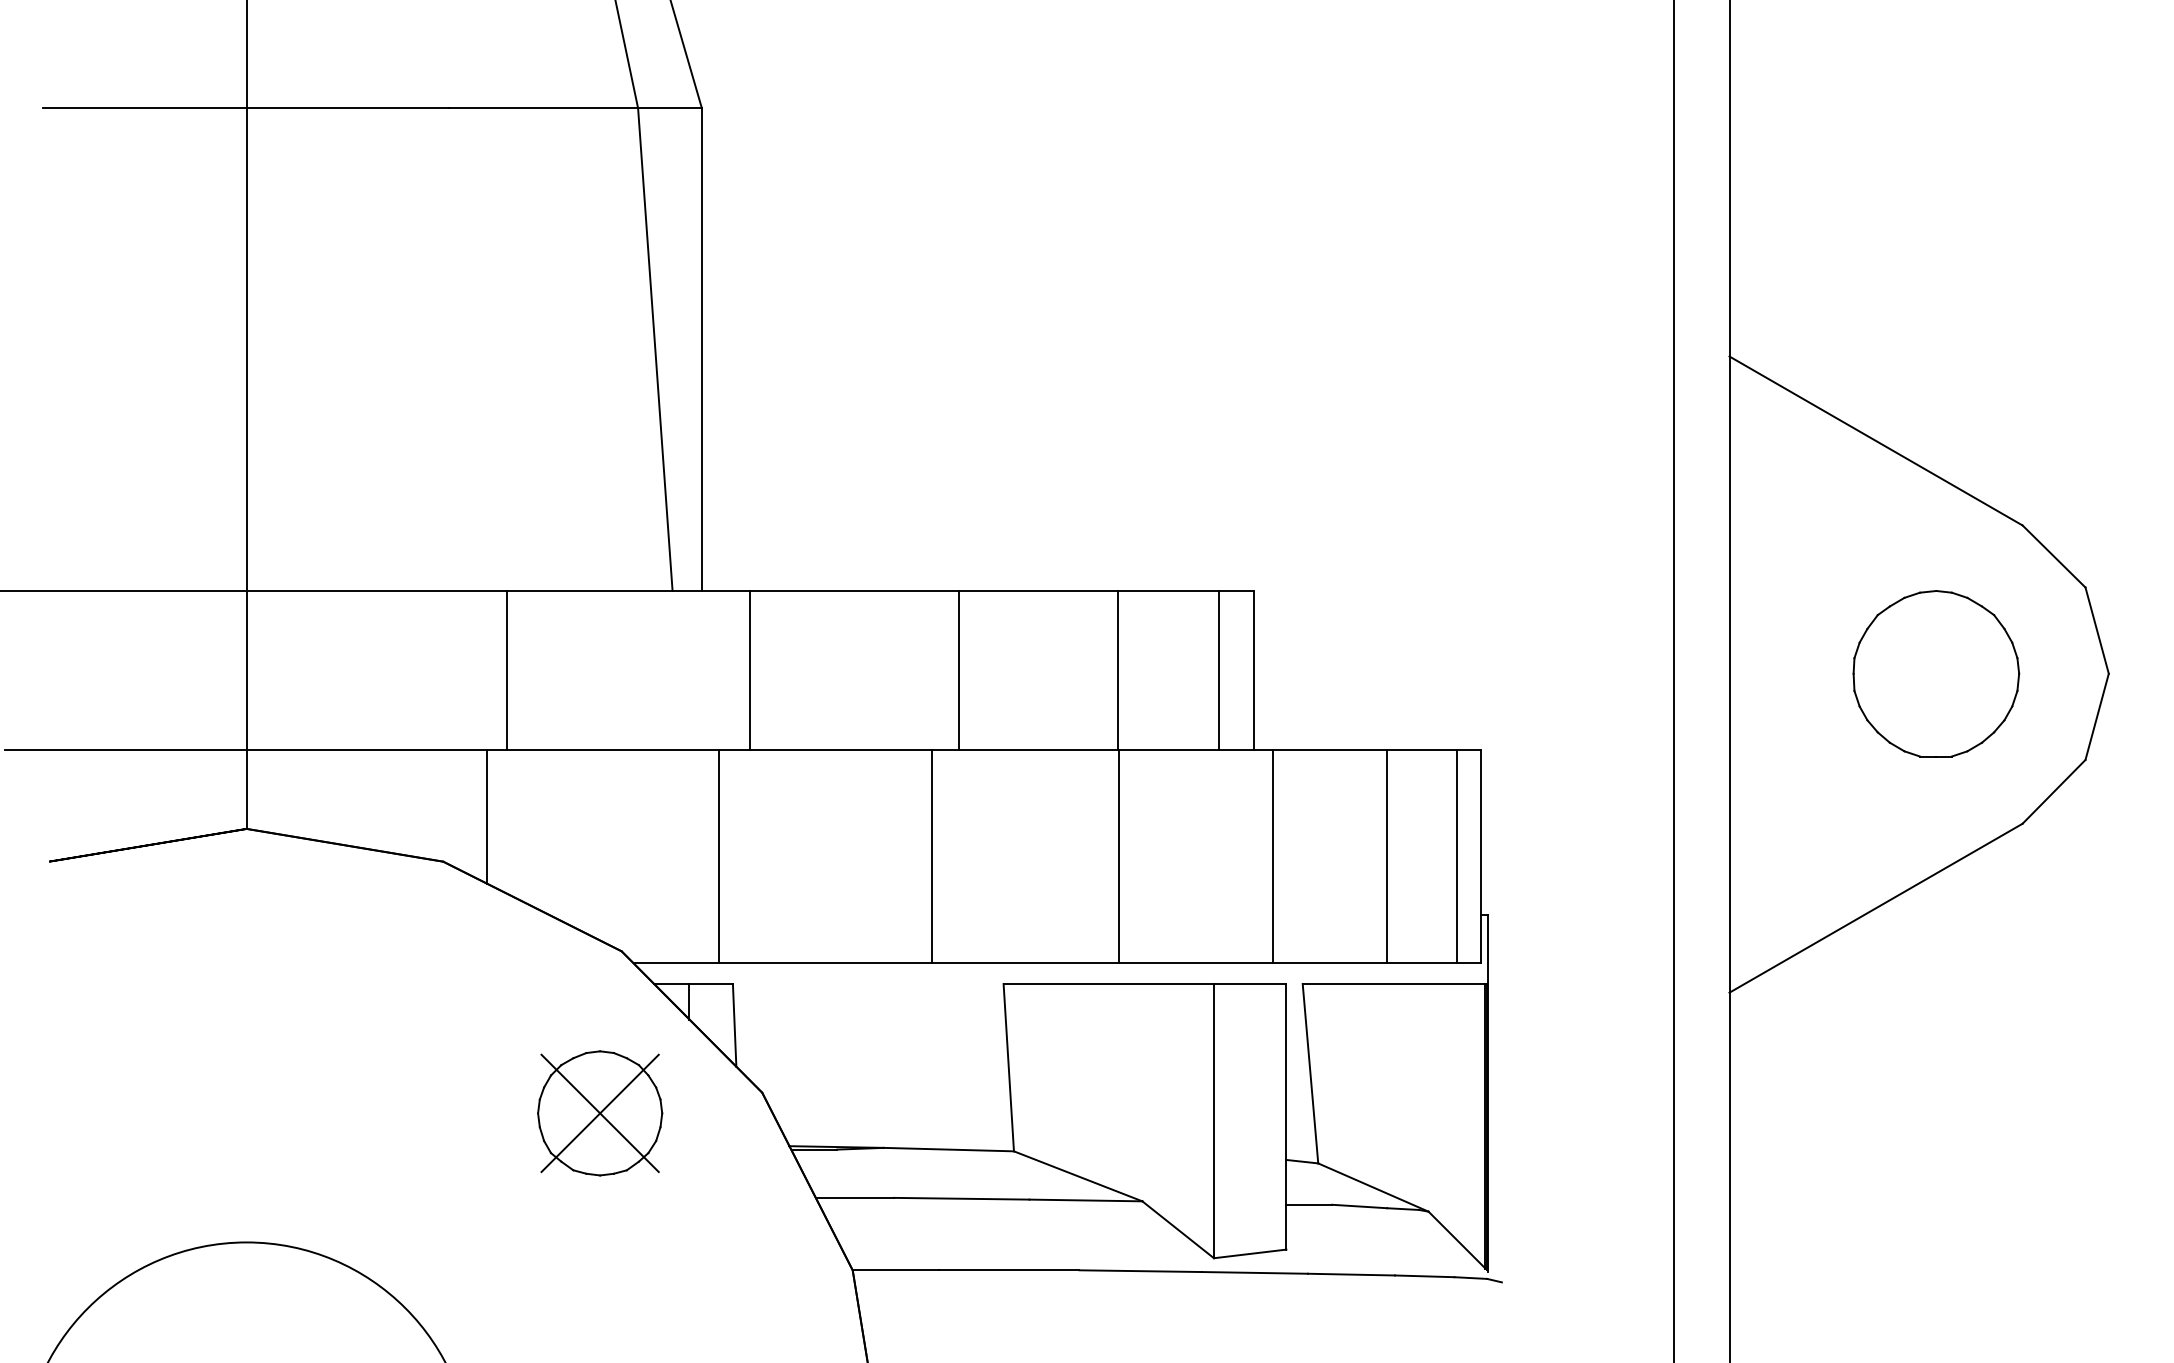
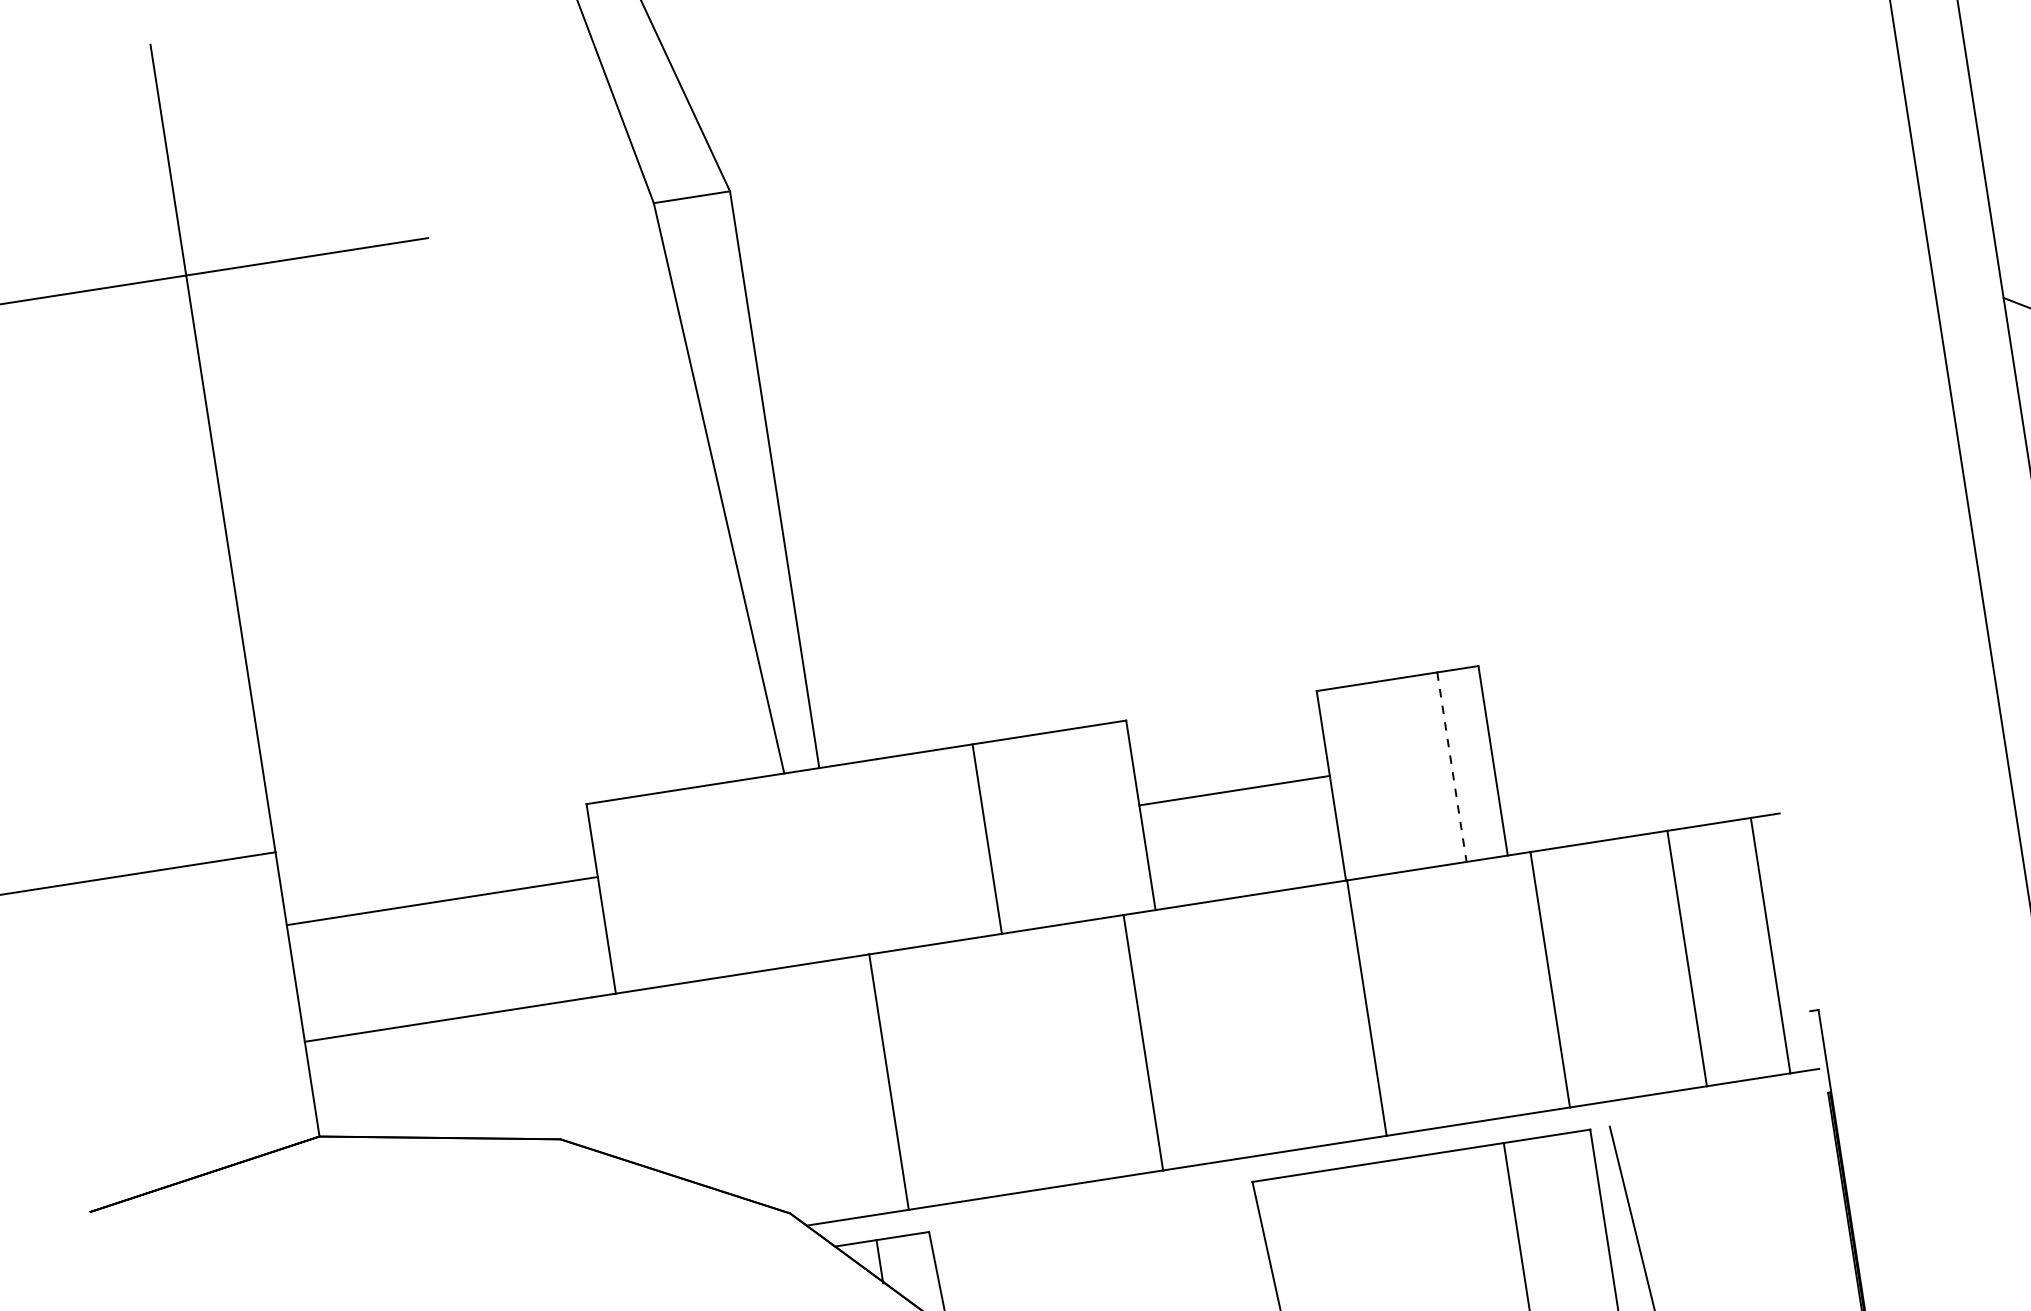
line: (543, 108) -> (540, 220), removed
line: (376, 590) -> (441, 900), moved
line: (1038, 590) -> (1234, 790), moved
line: (750, 669) -> (987, 838), moved
line: (1219, 670) -> (1452, 767), solid -> dashed
line: (125, 749) -> (160, 1064), removed
line: (487, 816) -> (604, 1077), removed
line: (1481, 856) -> (1799, 941), removed
line: (1393, 984) -> (1718, 1110), removed

